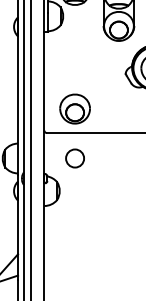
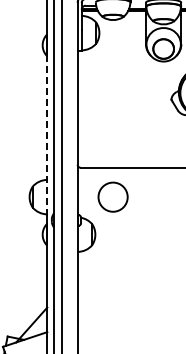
line: (18, 105) -> (47, 136), solid -> dashed
part: (75, 108) -> (113, 139), removed
circle: (74, 157) -> (112, 196), size x1.4

